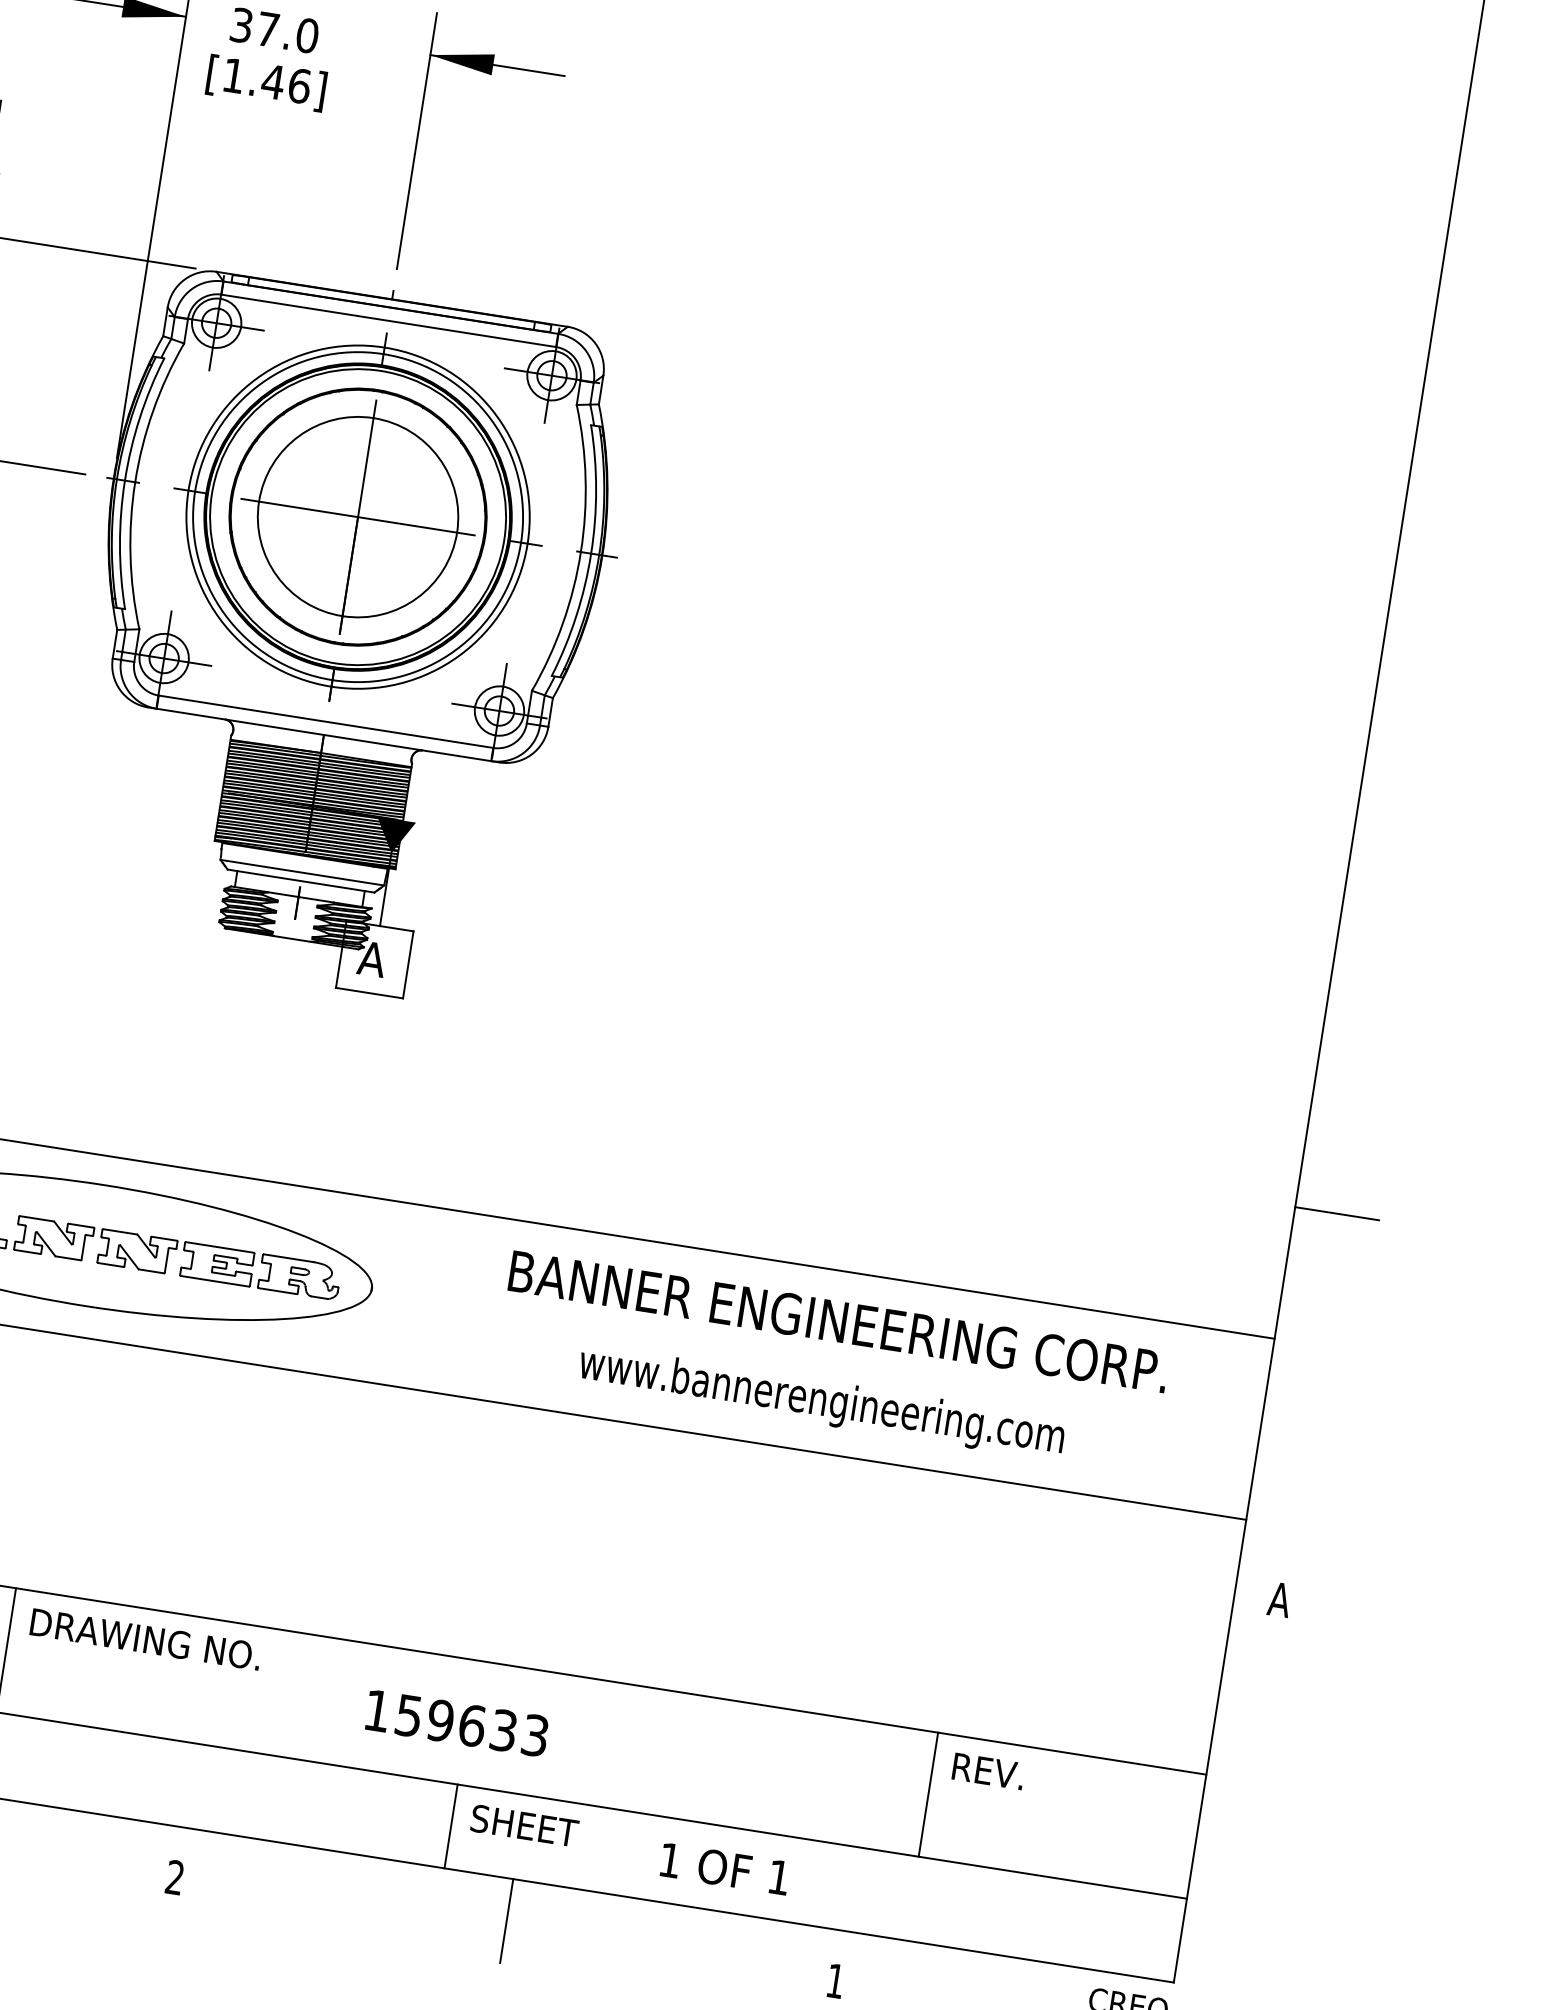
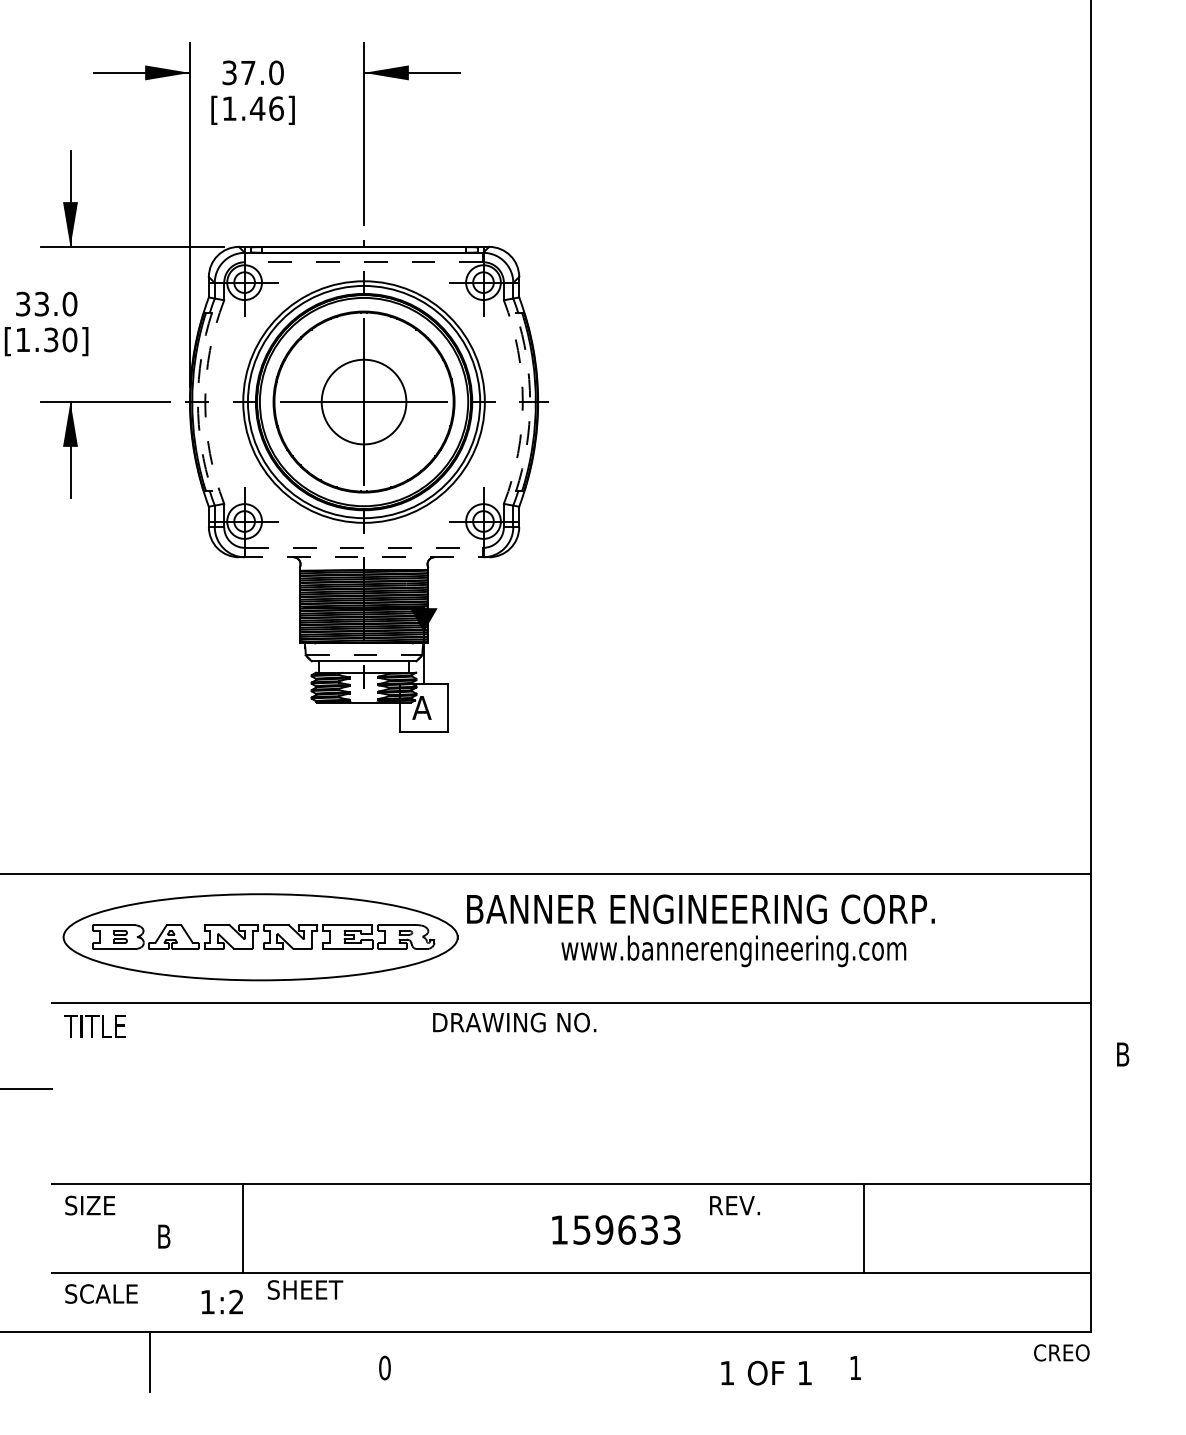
line: (387, 321) -> (363, 262), solid -> dashed
arc: (124, 481) -> (197, 402), solid -> dashed
arc: (135, 482) -> (205, 402), solid -> dashed
circle: (357, 516) -> (363, 401), size x0.6
arc: (580, 552) -> (522, 402), solid -> dashed
arc: (591, 554) -> (530, 402), solid -> dashed
line: (326, 721) -> (364, 547), solid -> dashed
line: (324, 735) -> (364, 557), solid -> dashed
line: (302, 872) -> (364, 655), solid -> dashed
line: (1336, 1213) -> (1120, 779), removed
text: (838, 1322) -> (700, 909), moved
text: (821, 1402) -> (733, 951), moved
text: (1279, 1599) -> (1122, 1054), A -> B
text: (145, 1639) -> (514, 1022), moved
text: (457, 1722) -> (616, 1229), moved
text: (987, 1771) -> (734, 1205), moved
line: (928, 1794) -> (863, 1228), moved
text: (524, 1825) -> (305, 1289), moved
line: (451, 1826) -> (571, 1302), removed
text: (725, 1868) -> (766, 1372), moved
text: (174, 1876) -> (384, 1367), 2 -> 0
line: (507, 1920) -> (620, 1361), removed

